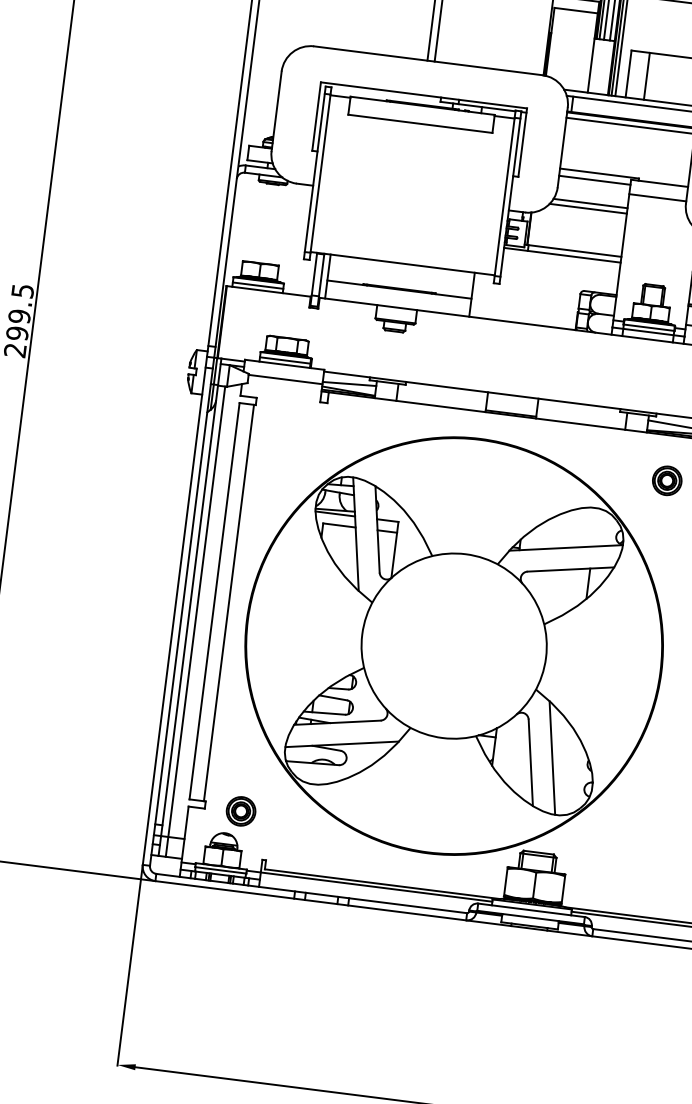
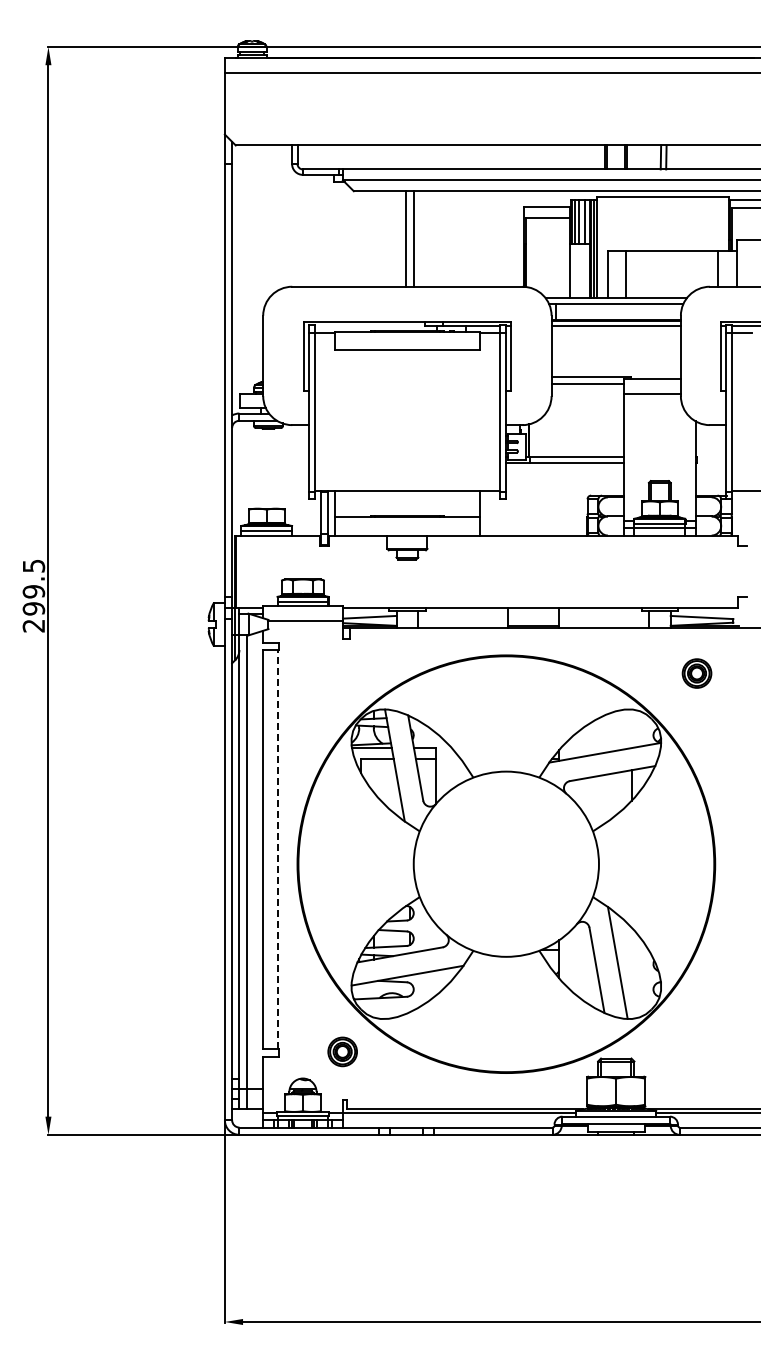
line: (589, 203) -> (585, 408), removed
line: (588, 208) -> (584, 413), removed
line: (228, 602) -> (277, 849), solid -> dashed
part: (240, 810) -> (342, 1051), moved

